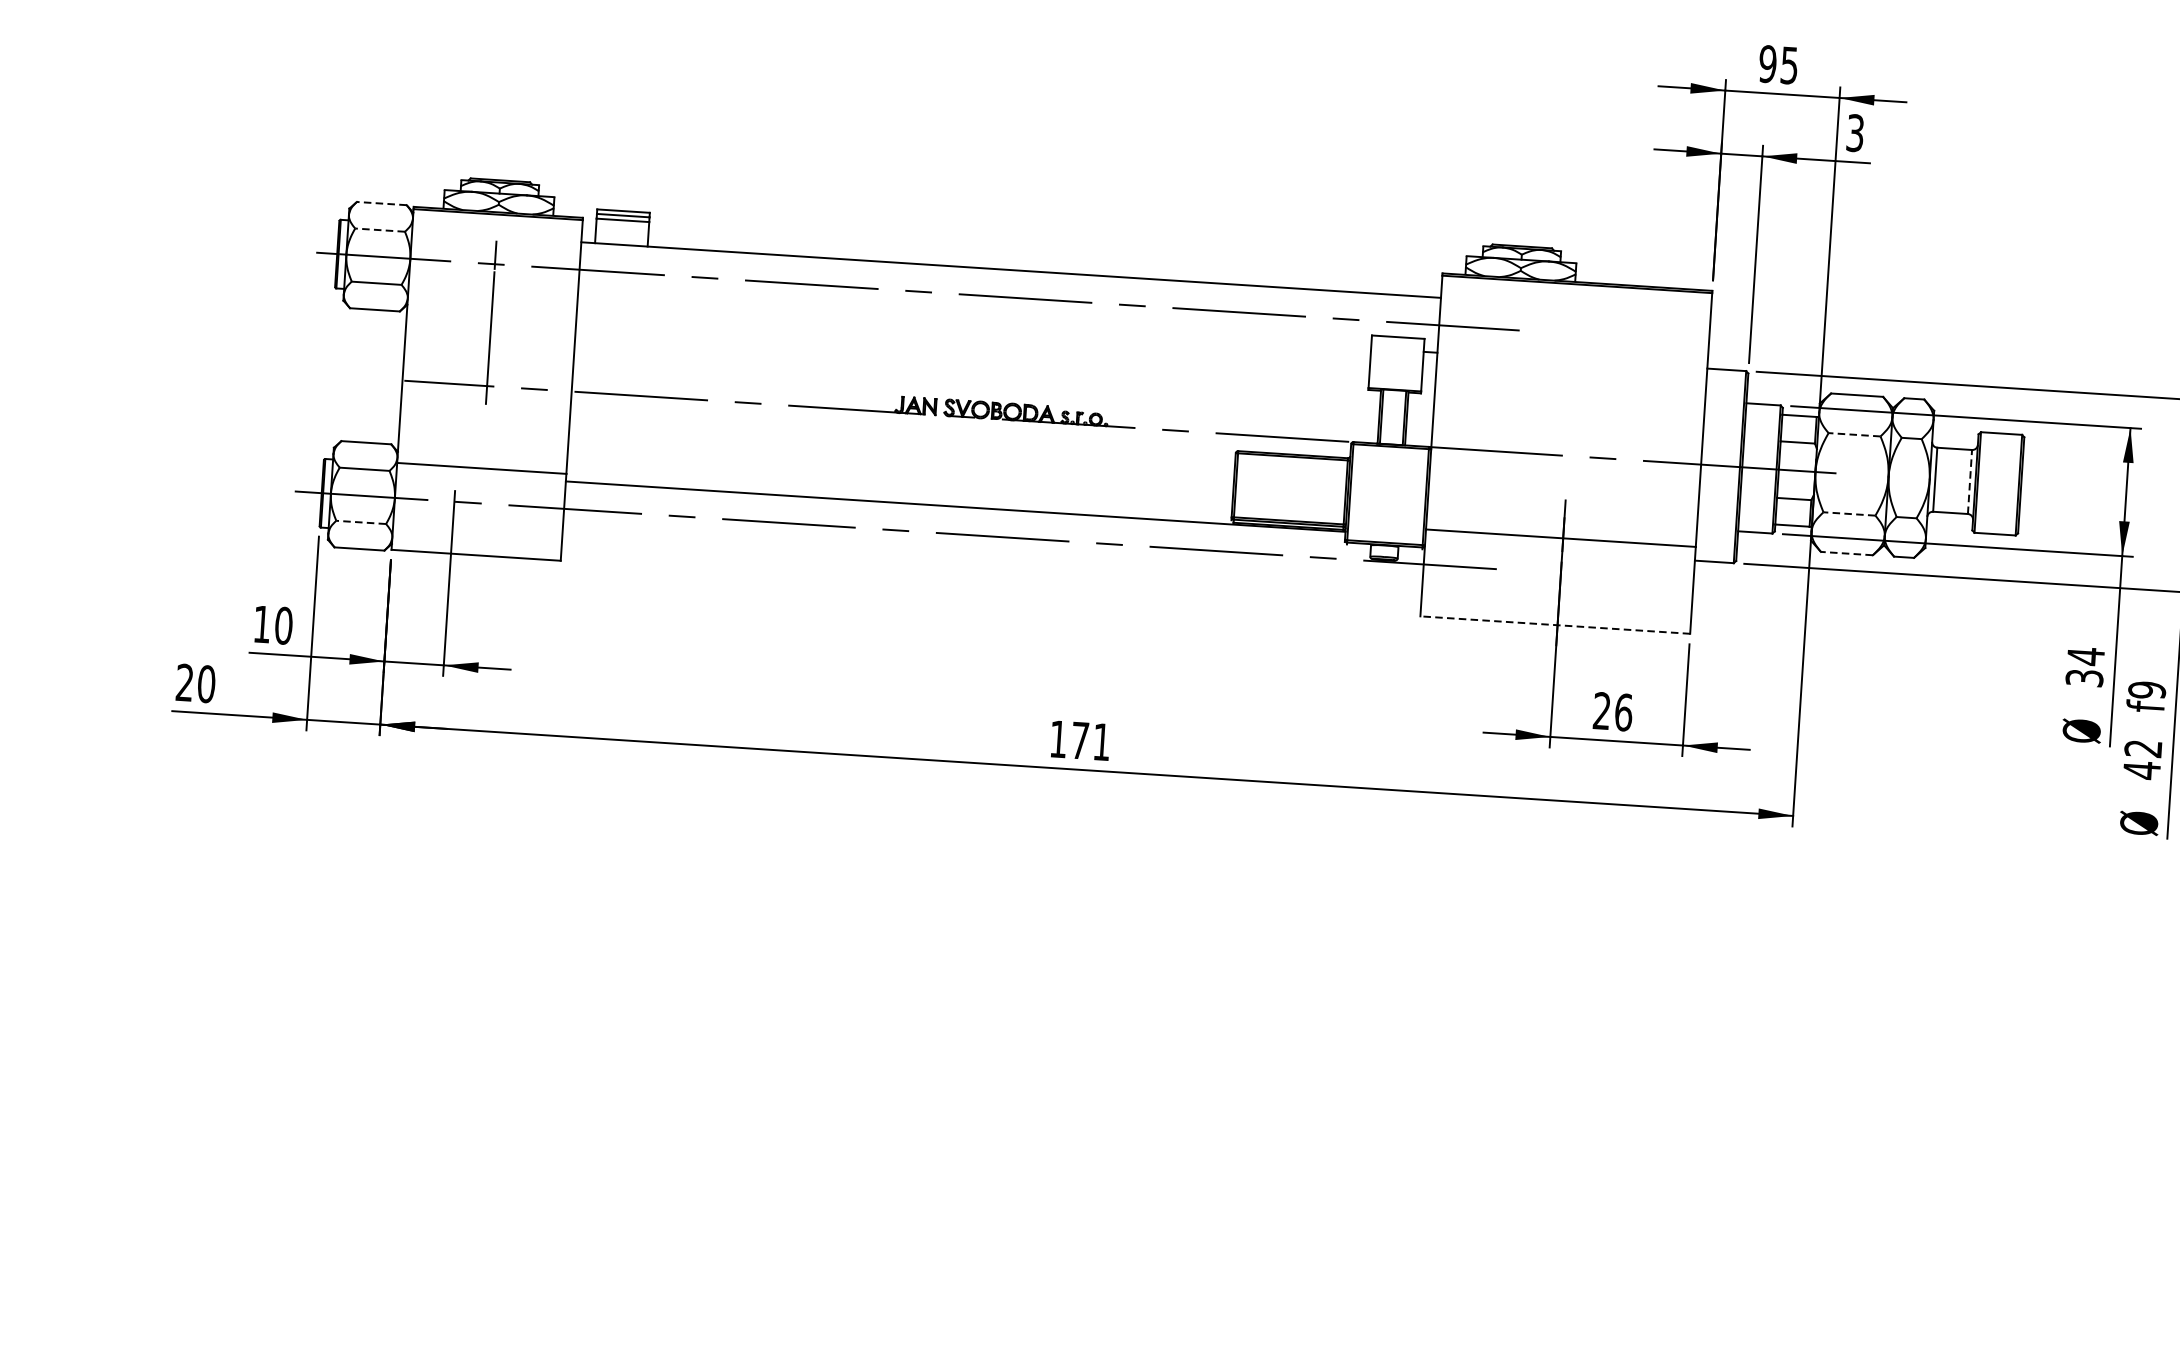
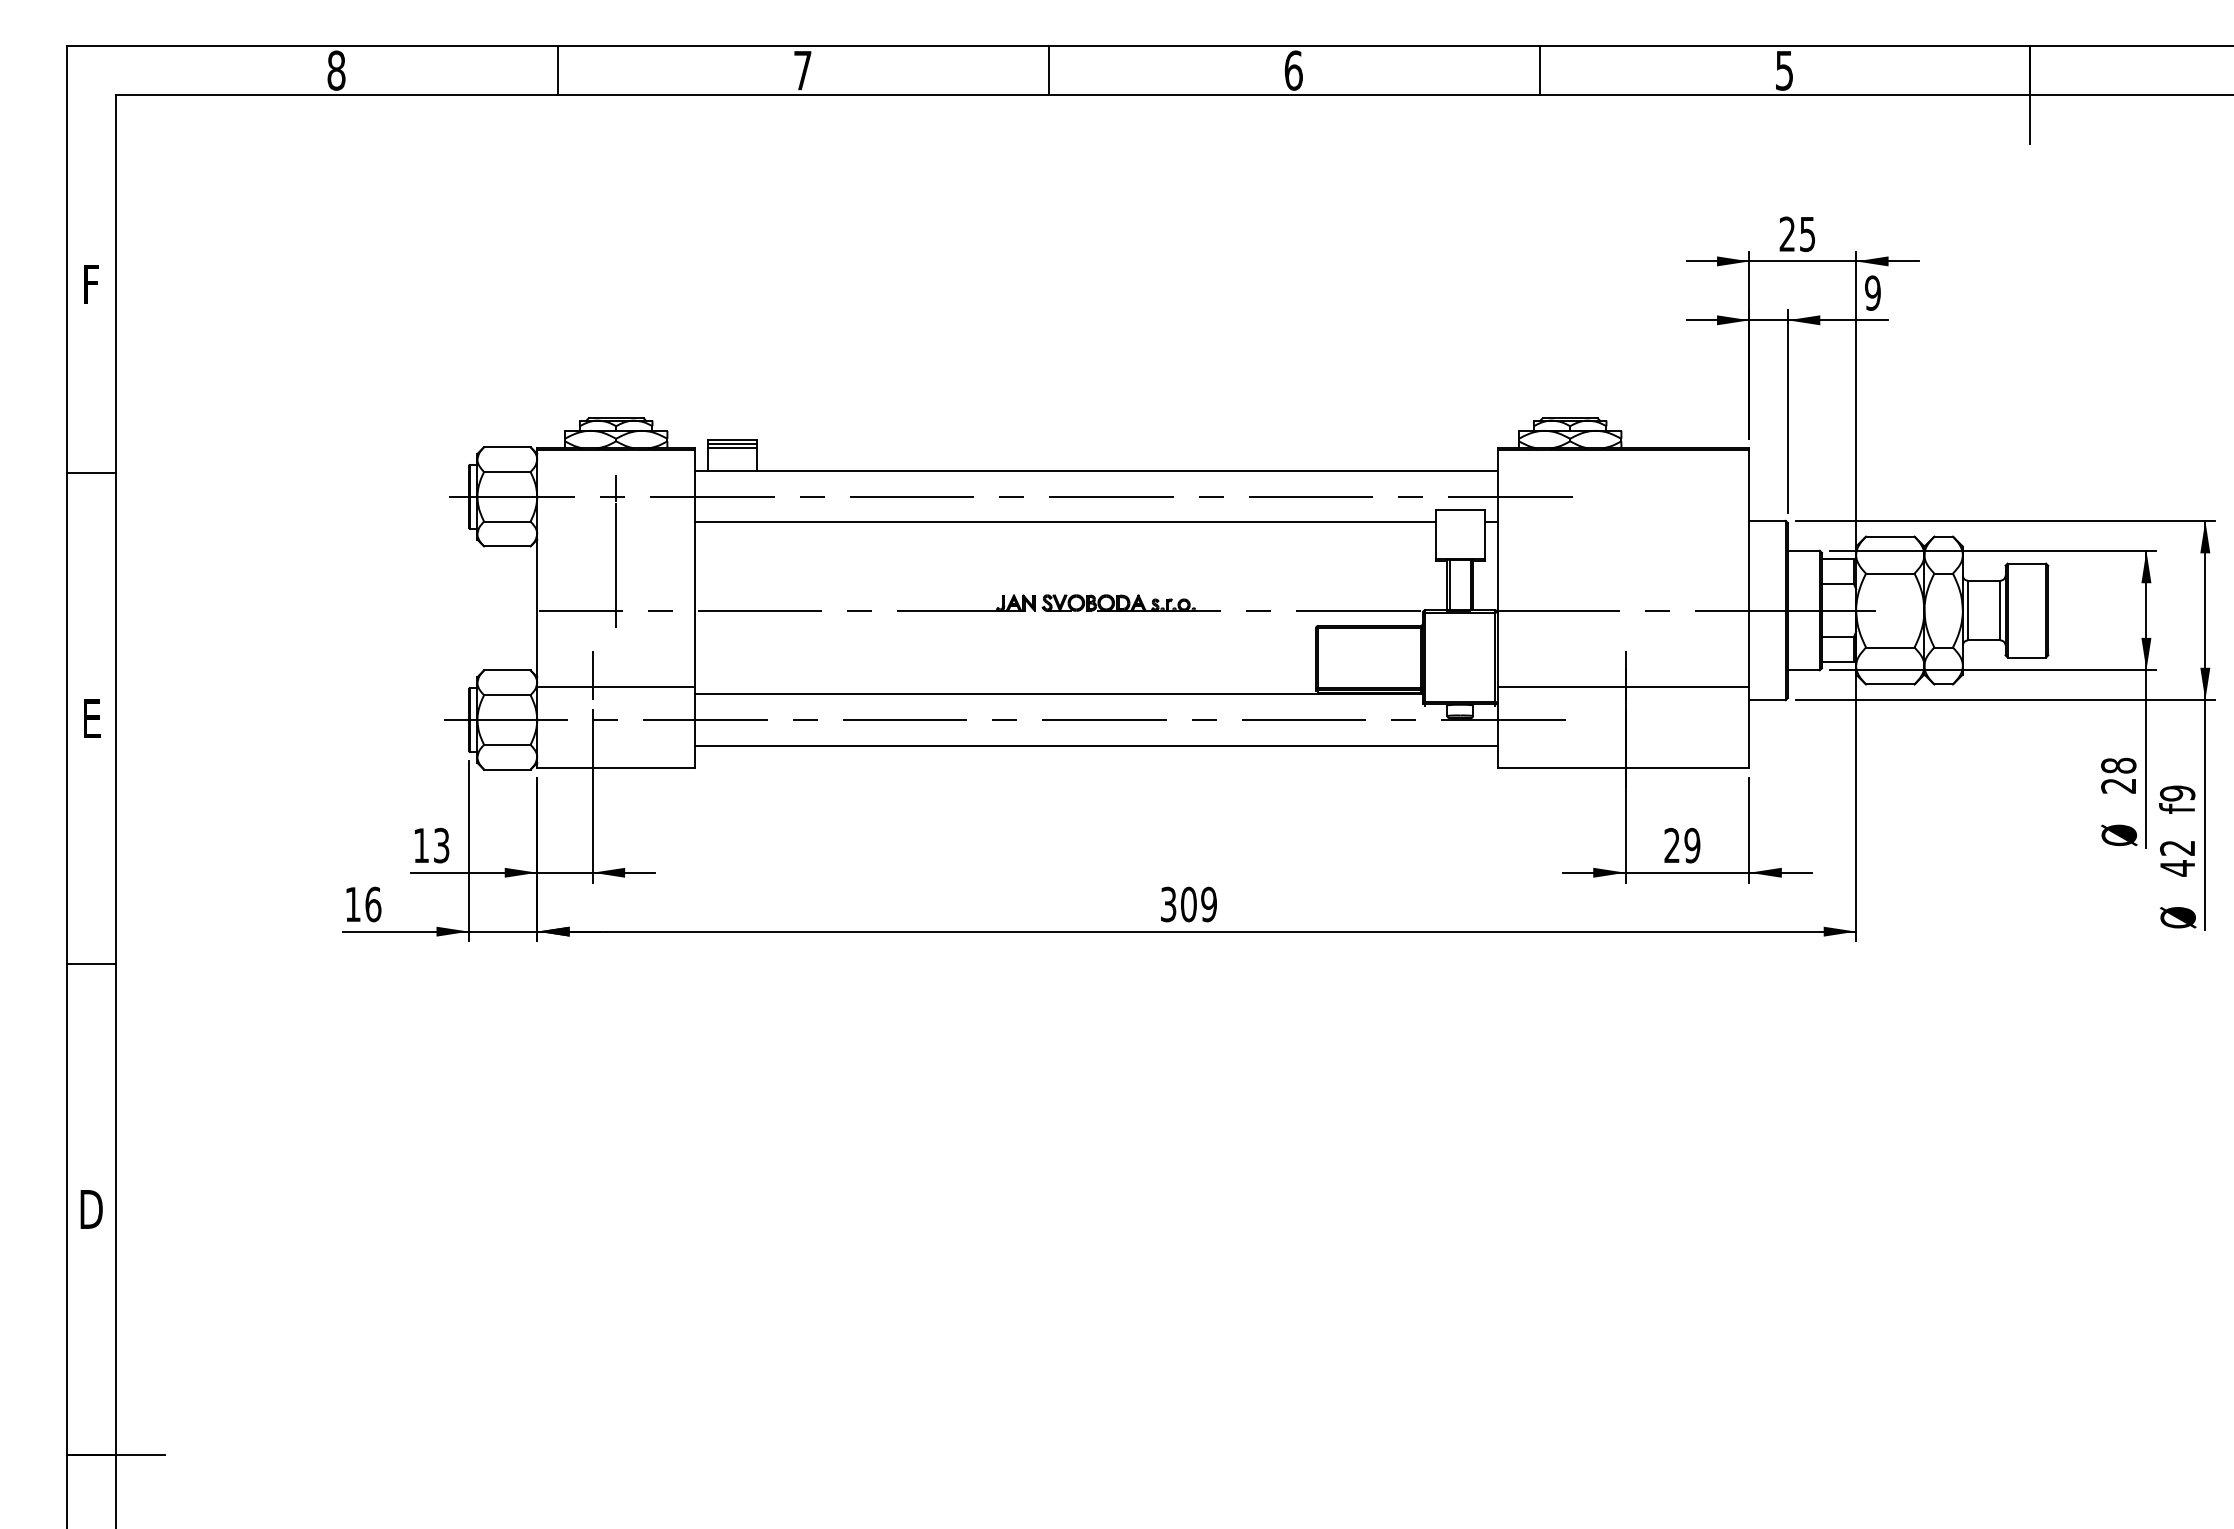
text: (1767, 64) -> (1787, 234), 95 -> 25
text: (1854, 132) -> (1872, 292), 3 -> 9
line: (380, 203) -> (506, 447), dashed -> solid
line: (379, 230) -> (506, 472), dashed -> solid
line: (974, 322) -> (1065, 522), added
line: (1853, 434) -> (1889, 573), dashed -> solid
line: (457, 454) -> (592, 675), added
line: (1970, 481) -> (2000, 610), dashed -> solid
line: (1848, 513) -> (1889, 647), dashed -> solid
line: (360, 521) -> (506, 744), dashed -> solid
line: (1846, 553) -> (1889, 684), dashed -> solid
line: (992, 563) -> (1096, 745), added
text: (283, 625) -> (441, 845), 10 -> 13
line: (1555, 625) -> (1623, 768), dashed -> solid
text: (2085, 666) -> (2118, 775), 34 -> 28
text: (196, 683) -> (363, 904), 20 -> 16
text: (1623, 712) -> (1692, 845), 26 -> 29
text: (1079, 740) -> (1188, 904), 171 -> 309

